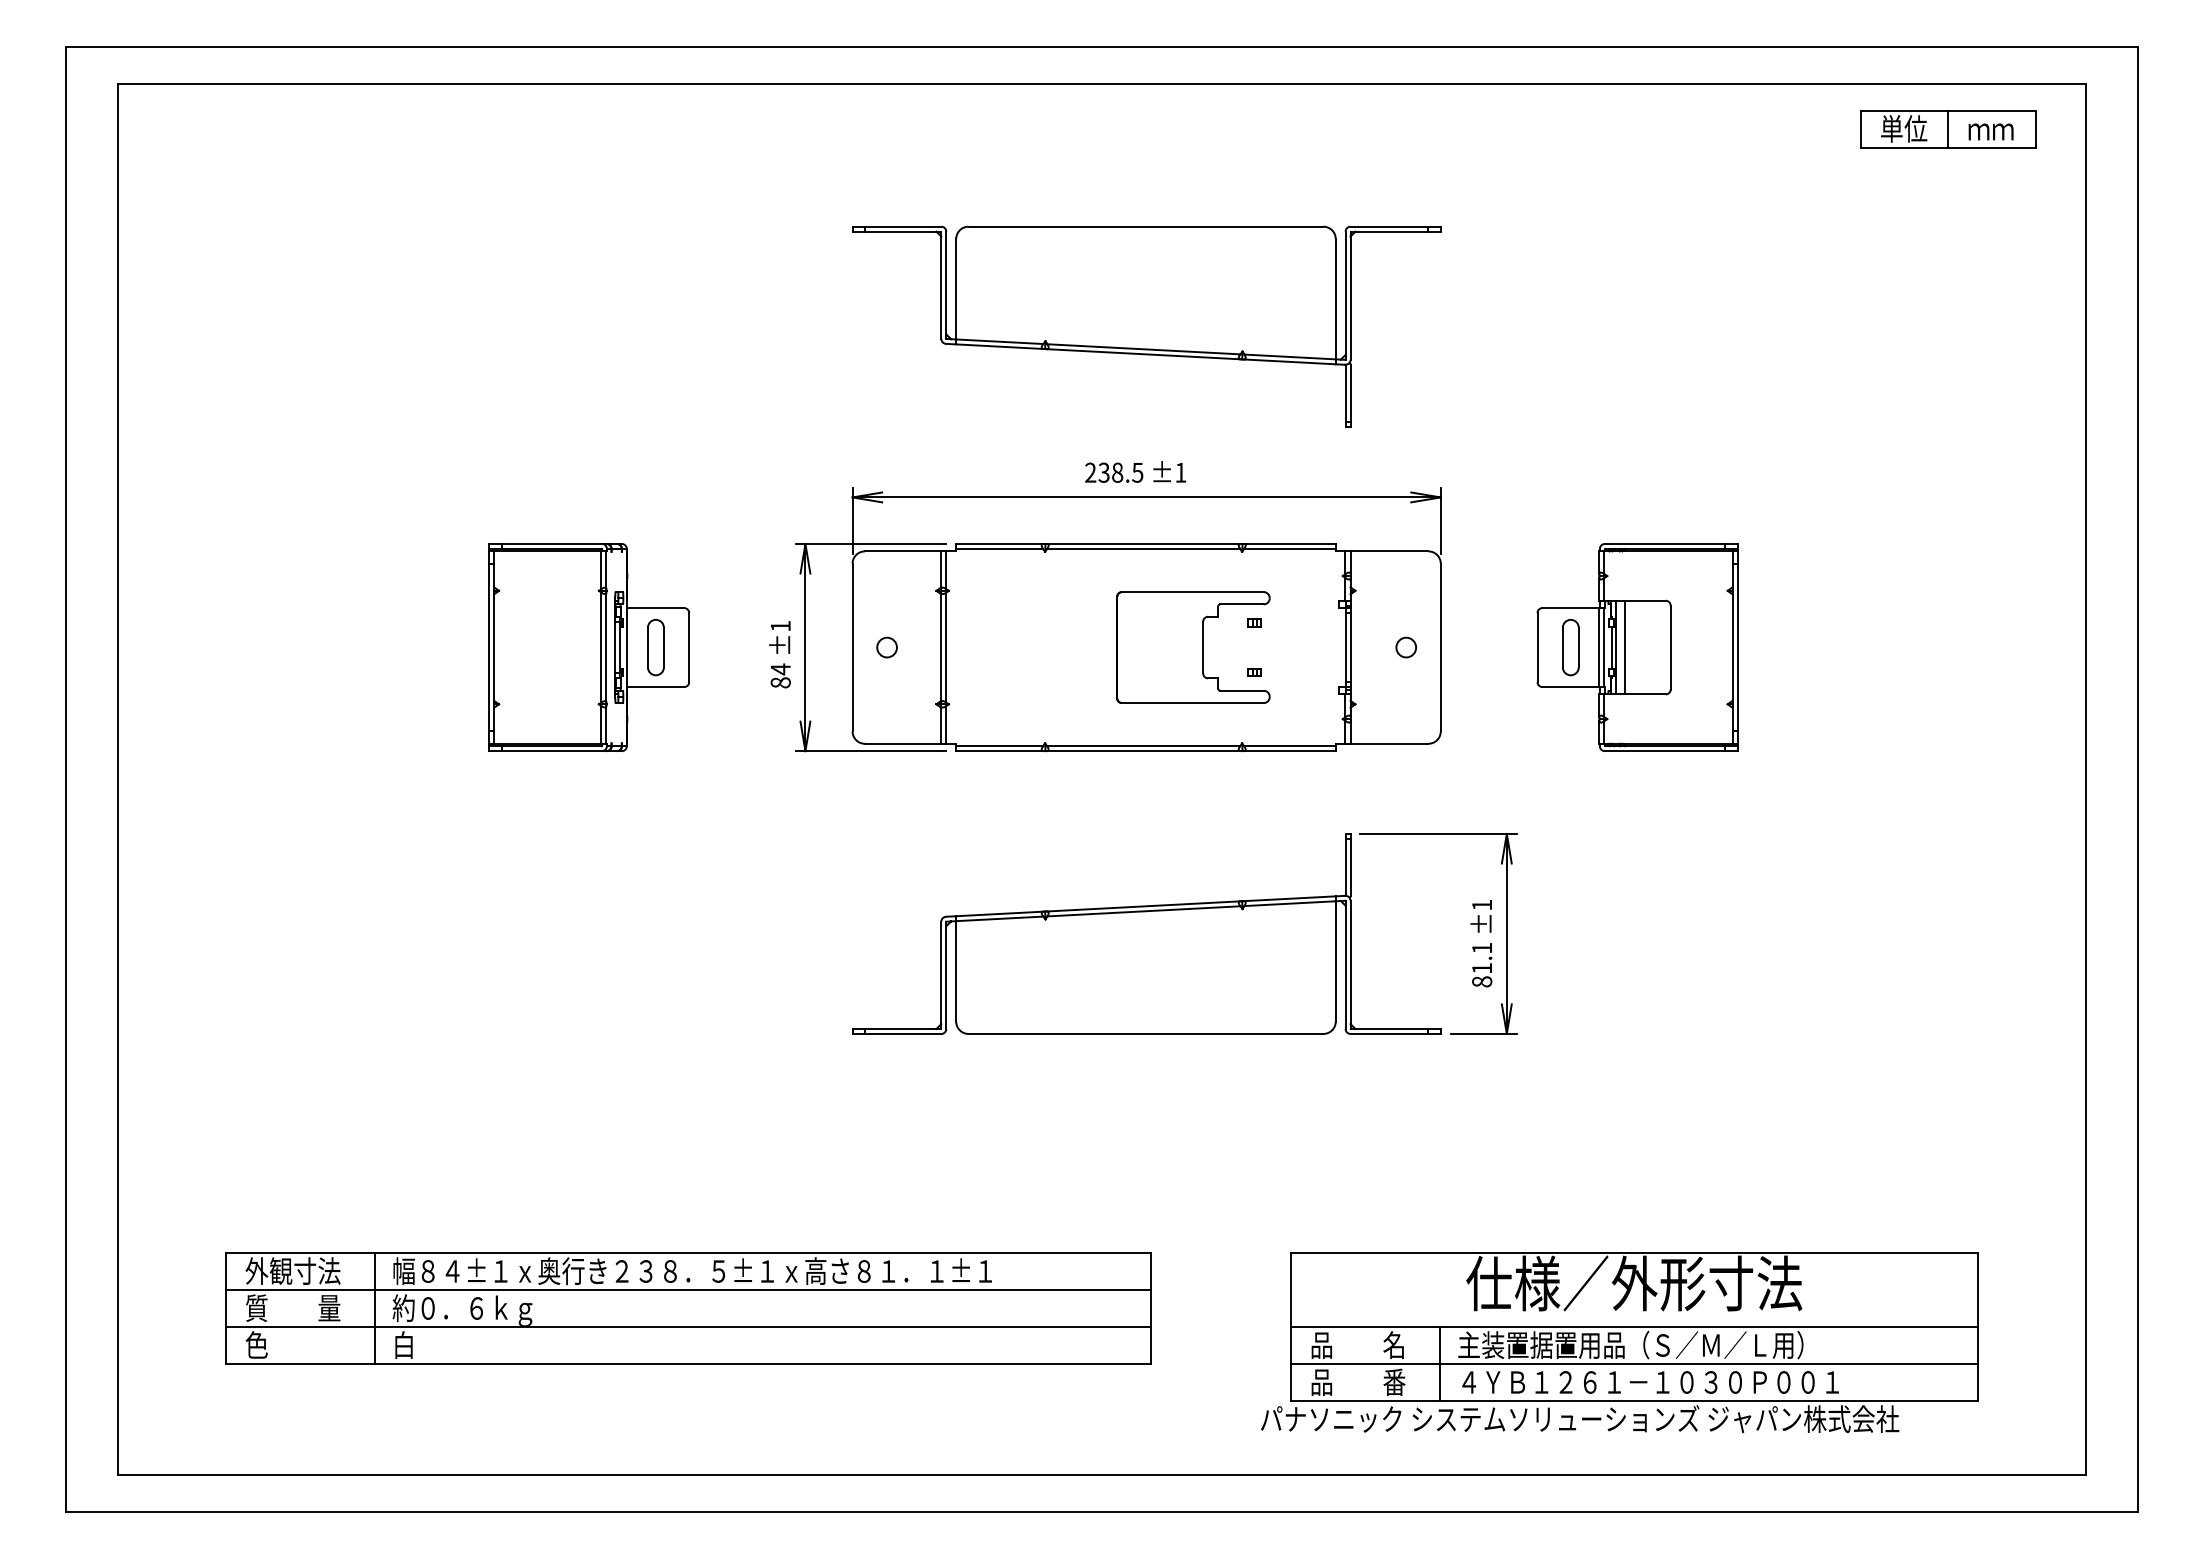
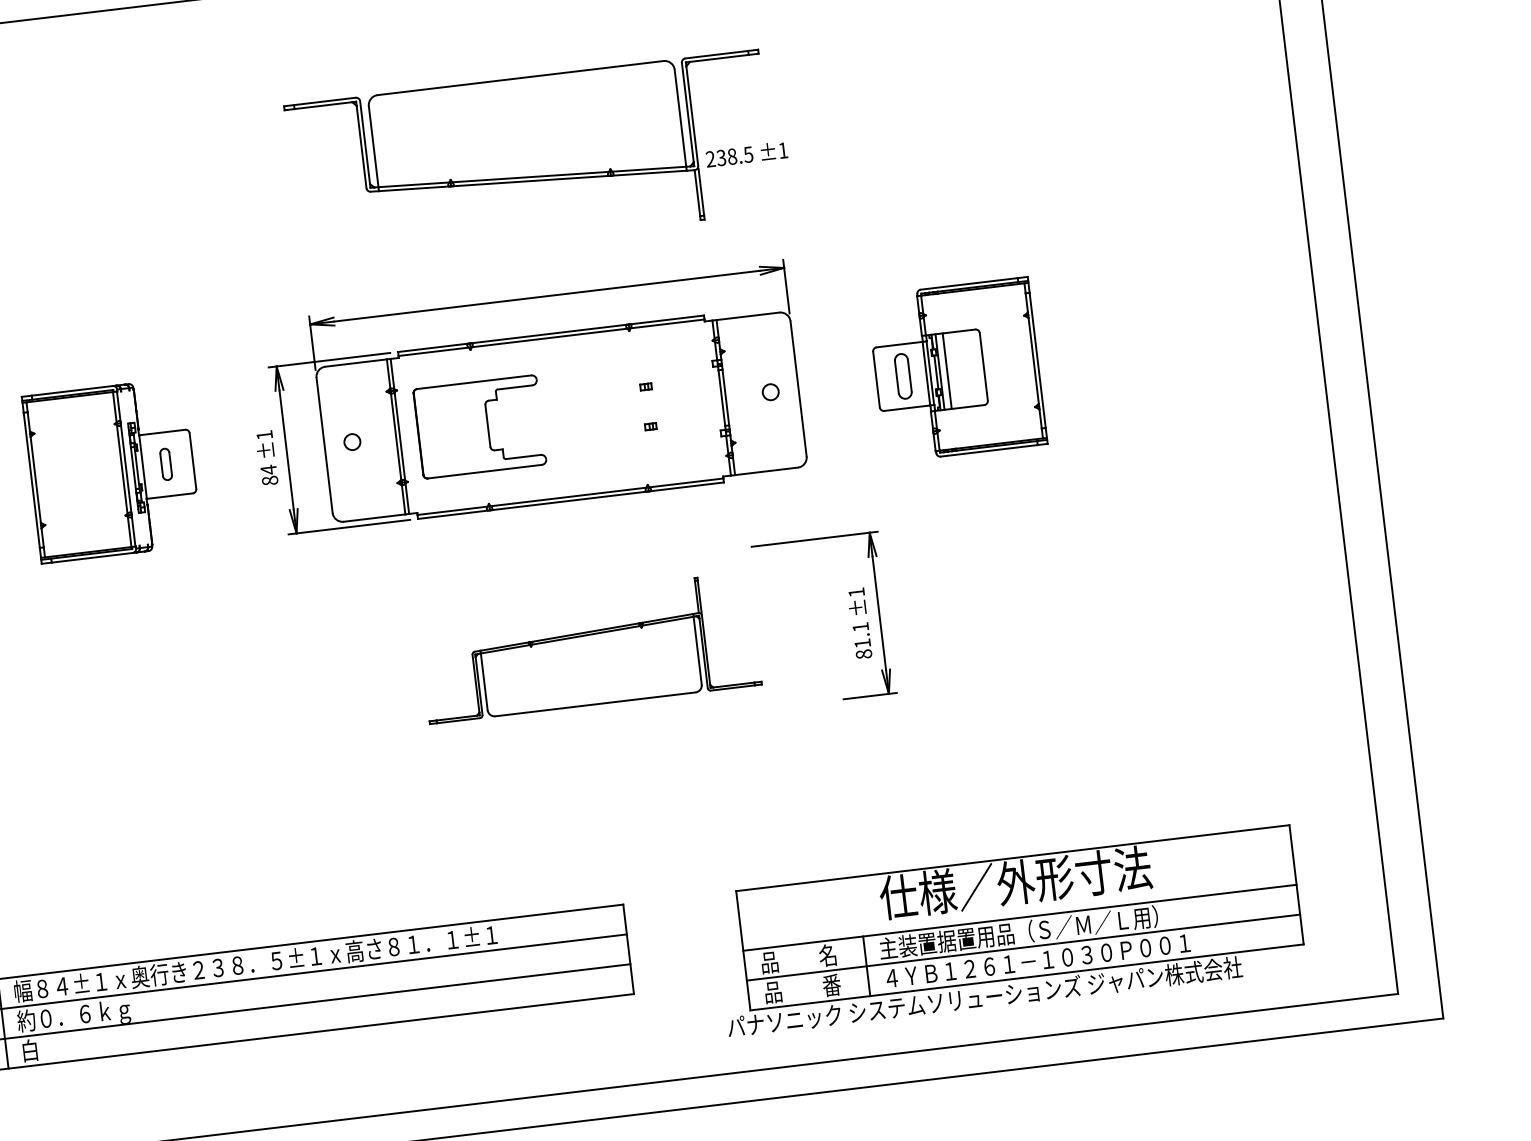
text: (1135, 471) -> (746, 153), moved
part: (655, 647) -> (165, 464), size x0.7
part: (1193, 647) -> (480, 426), moved
part: (1146, 933) -> (588, 647), size x0.7

